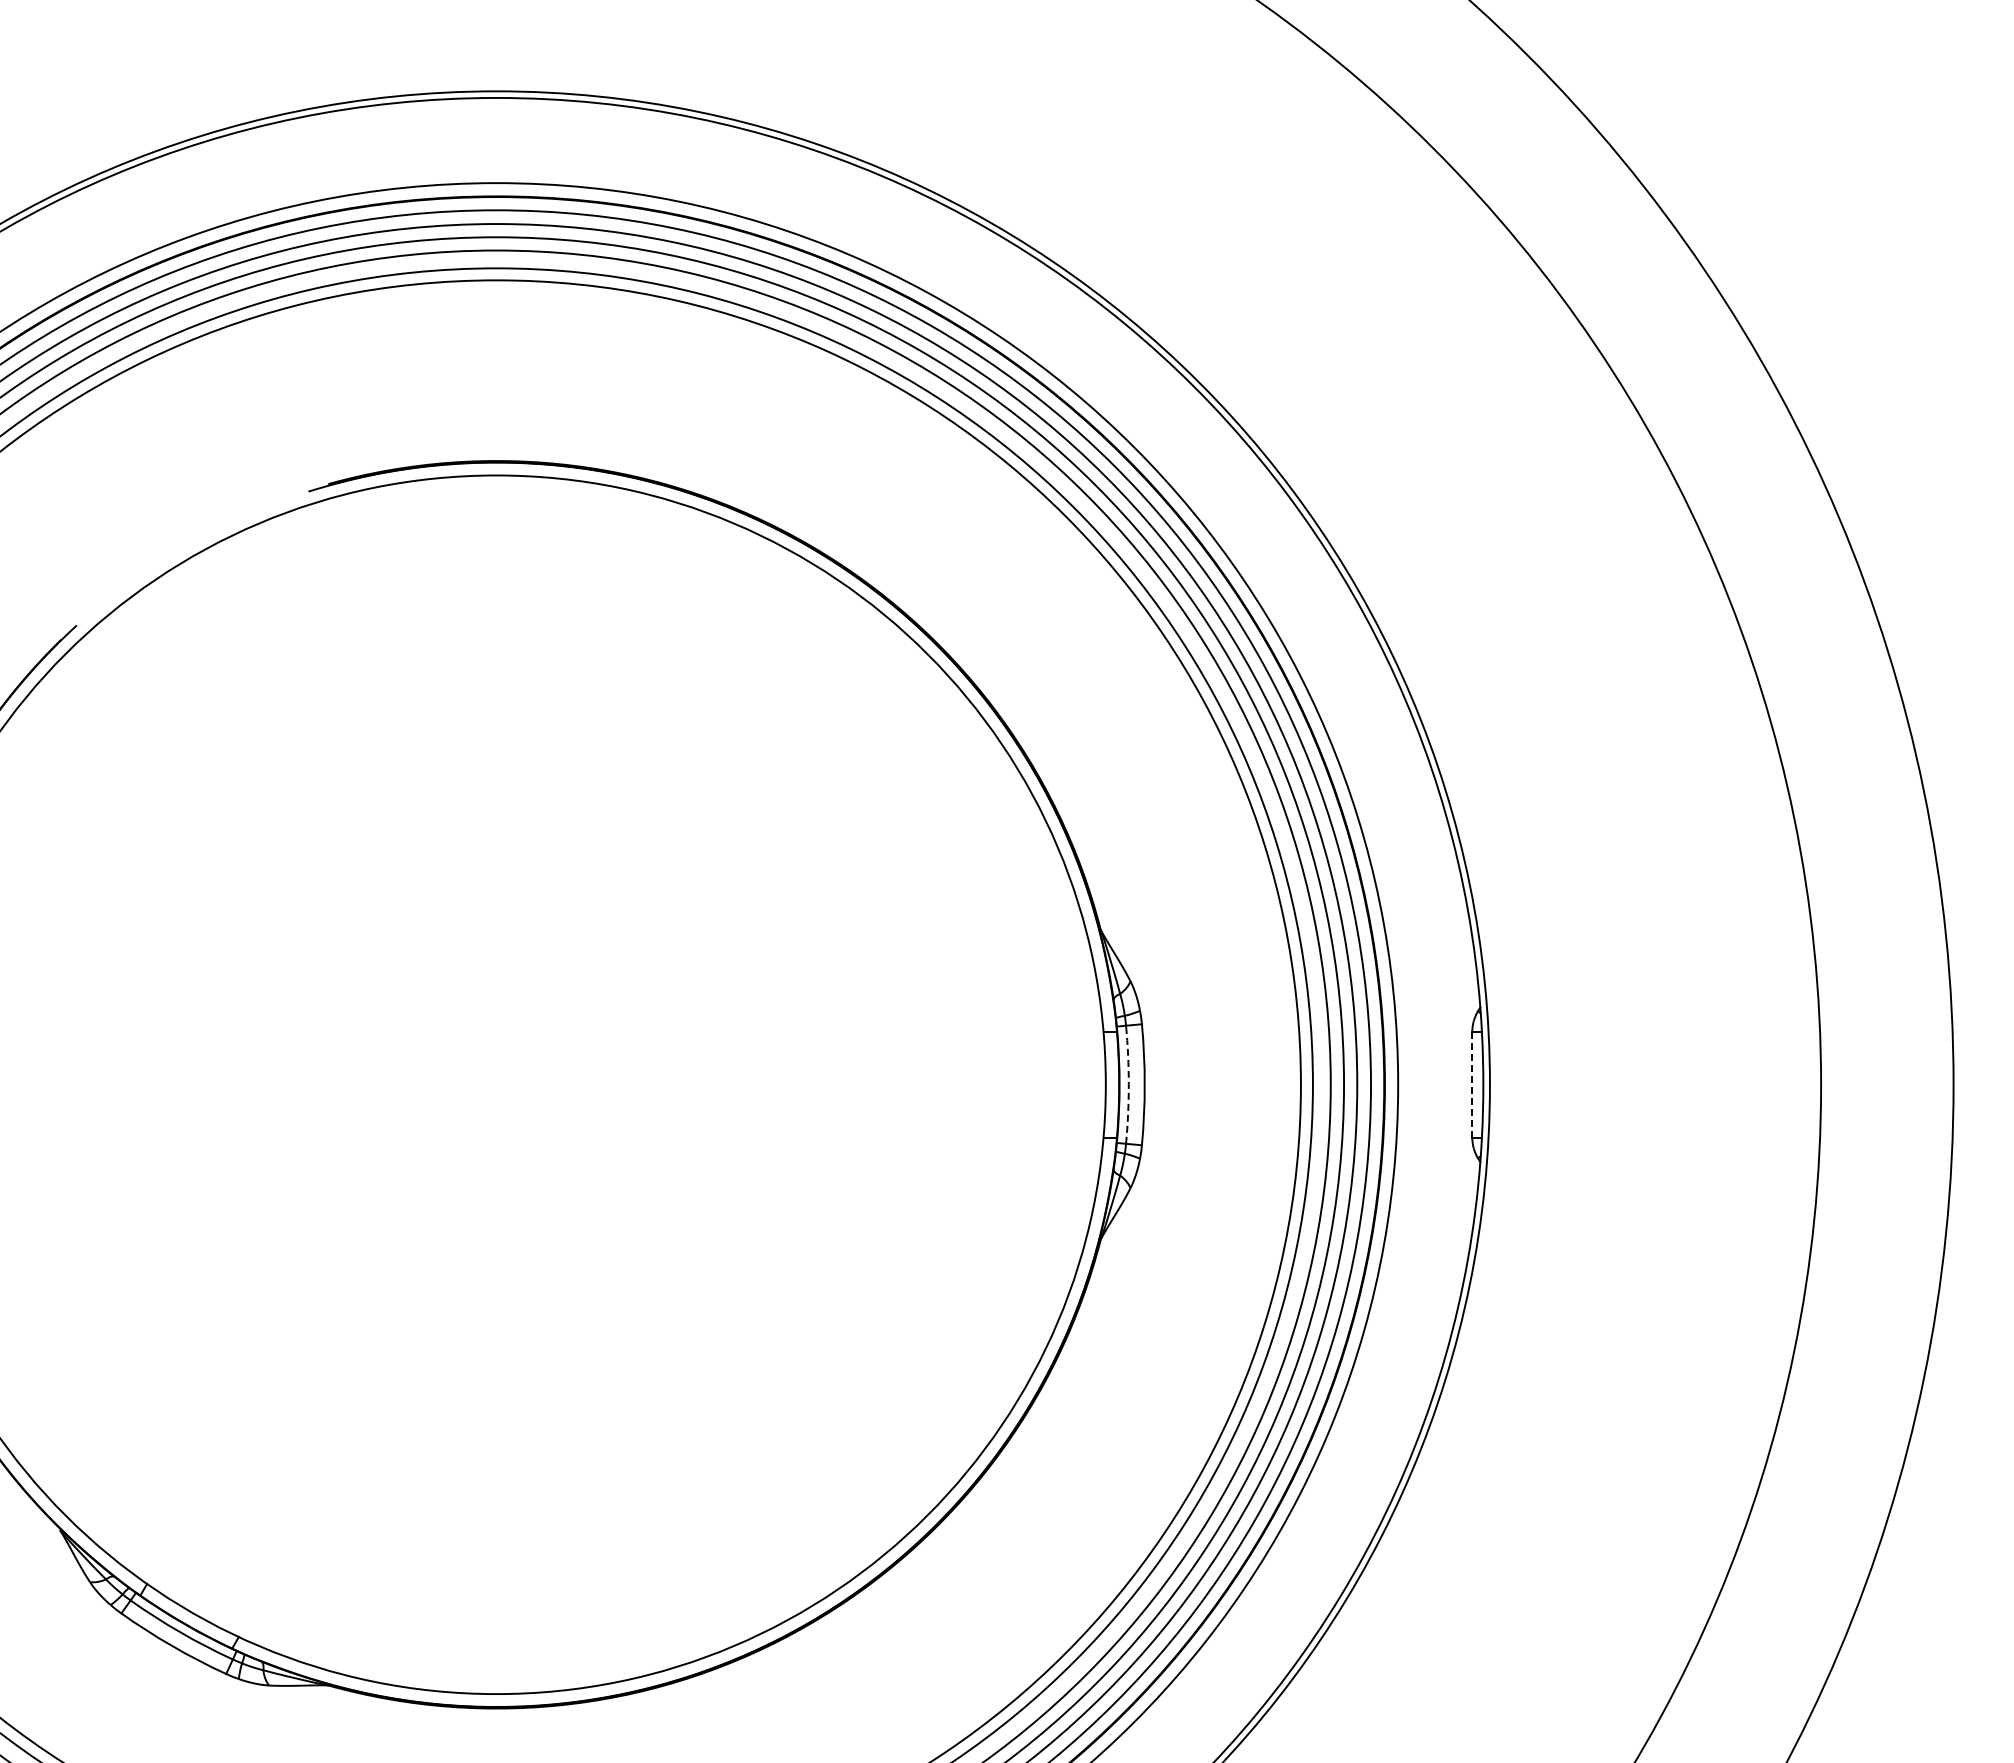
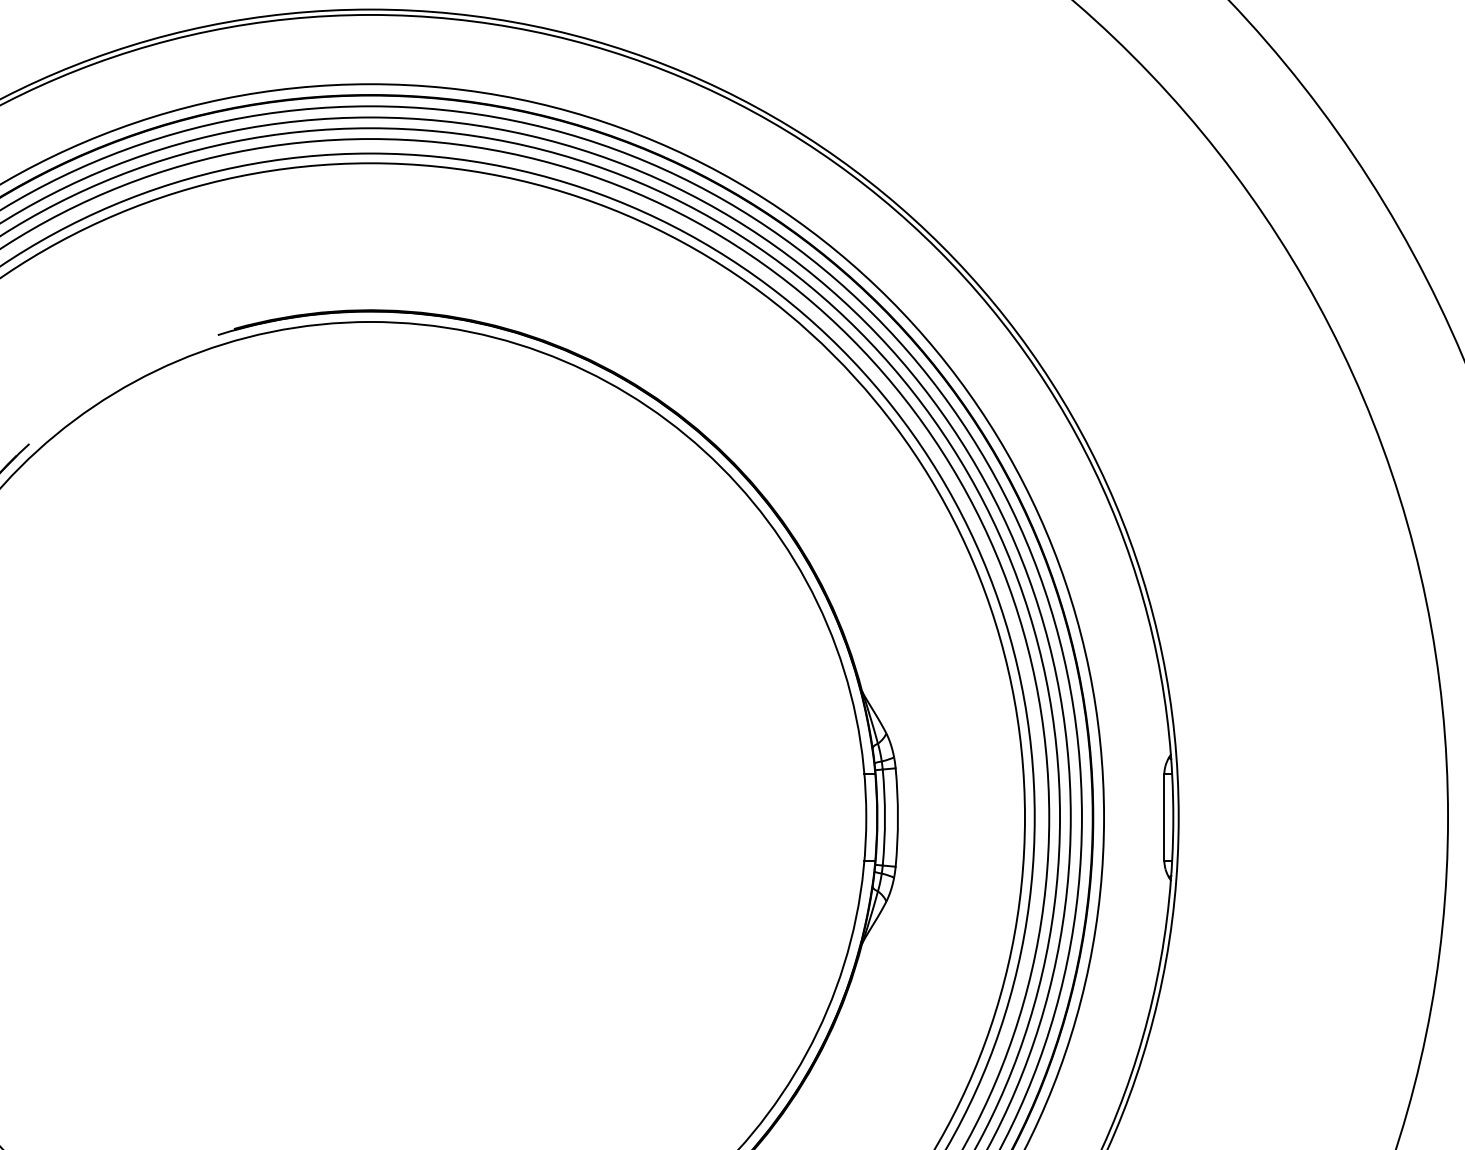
arc: (1128, 1084) -> (884, 817), dashed -> solid
line: (1472, 1084) -> (1164, 817), dashed -> solid

